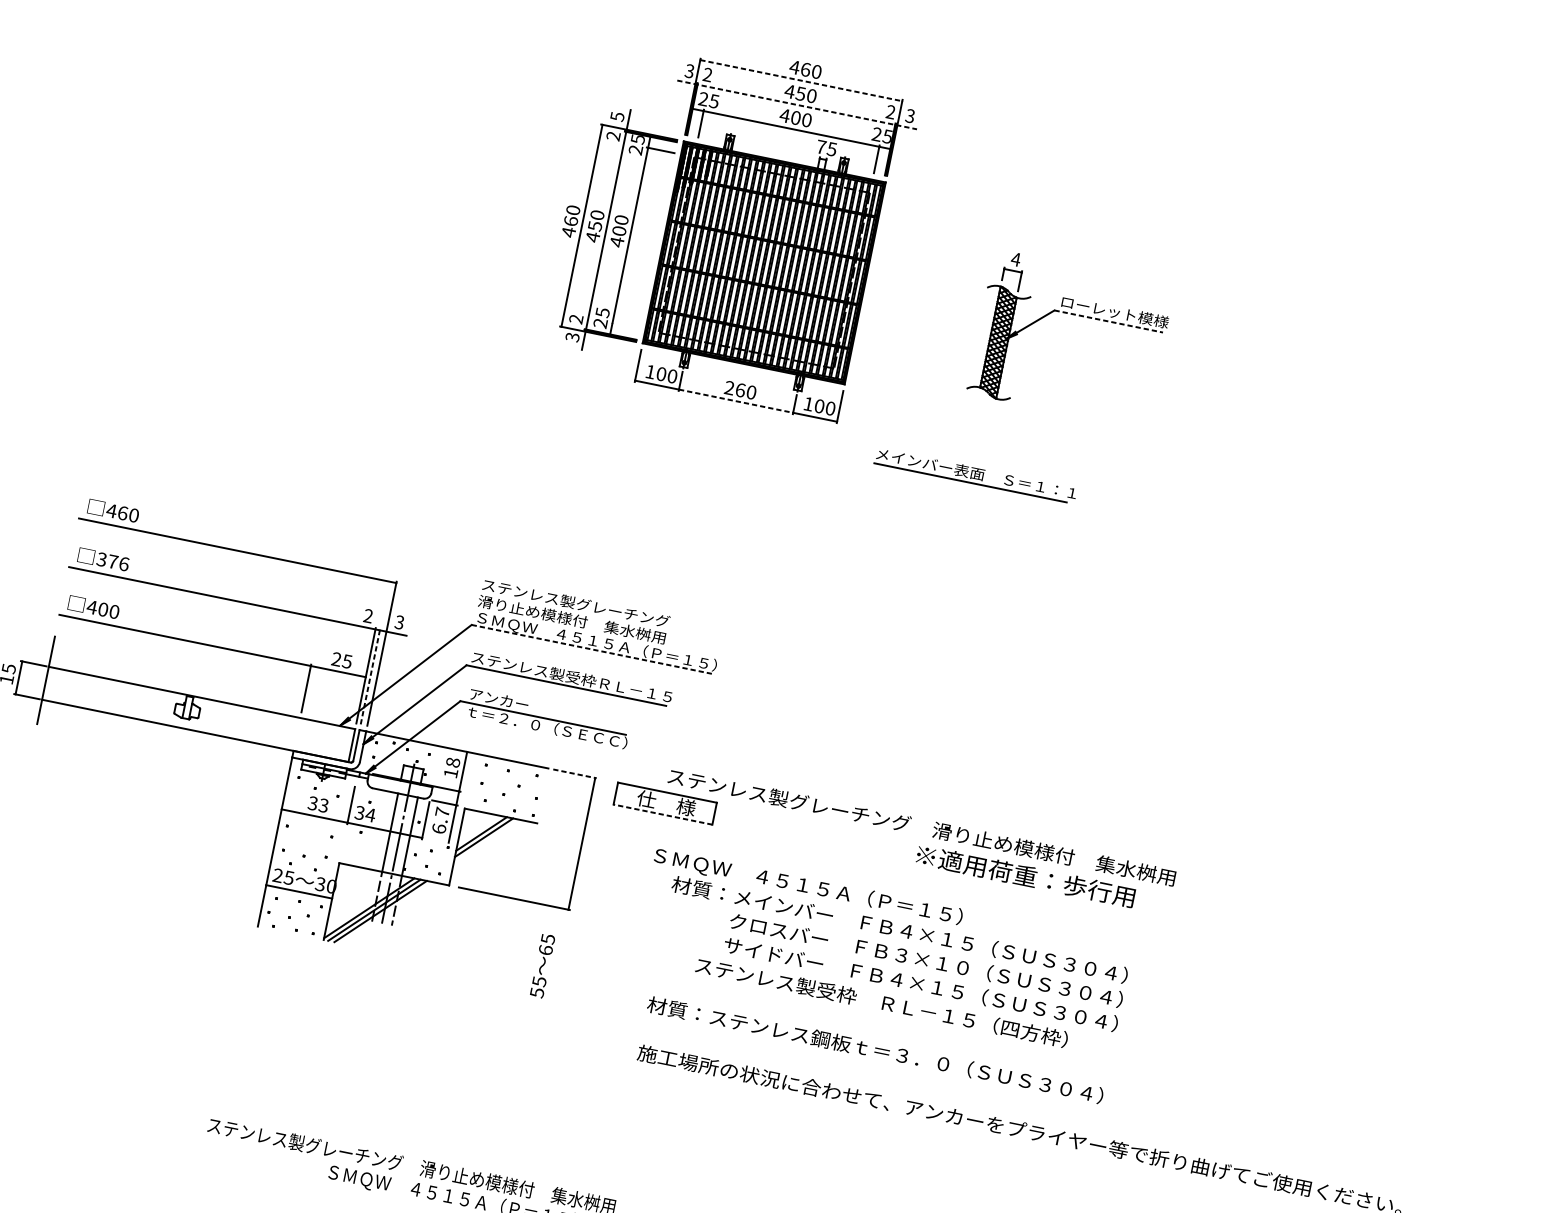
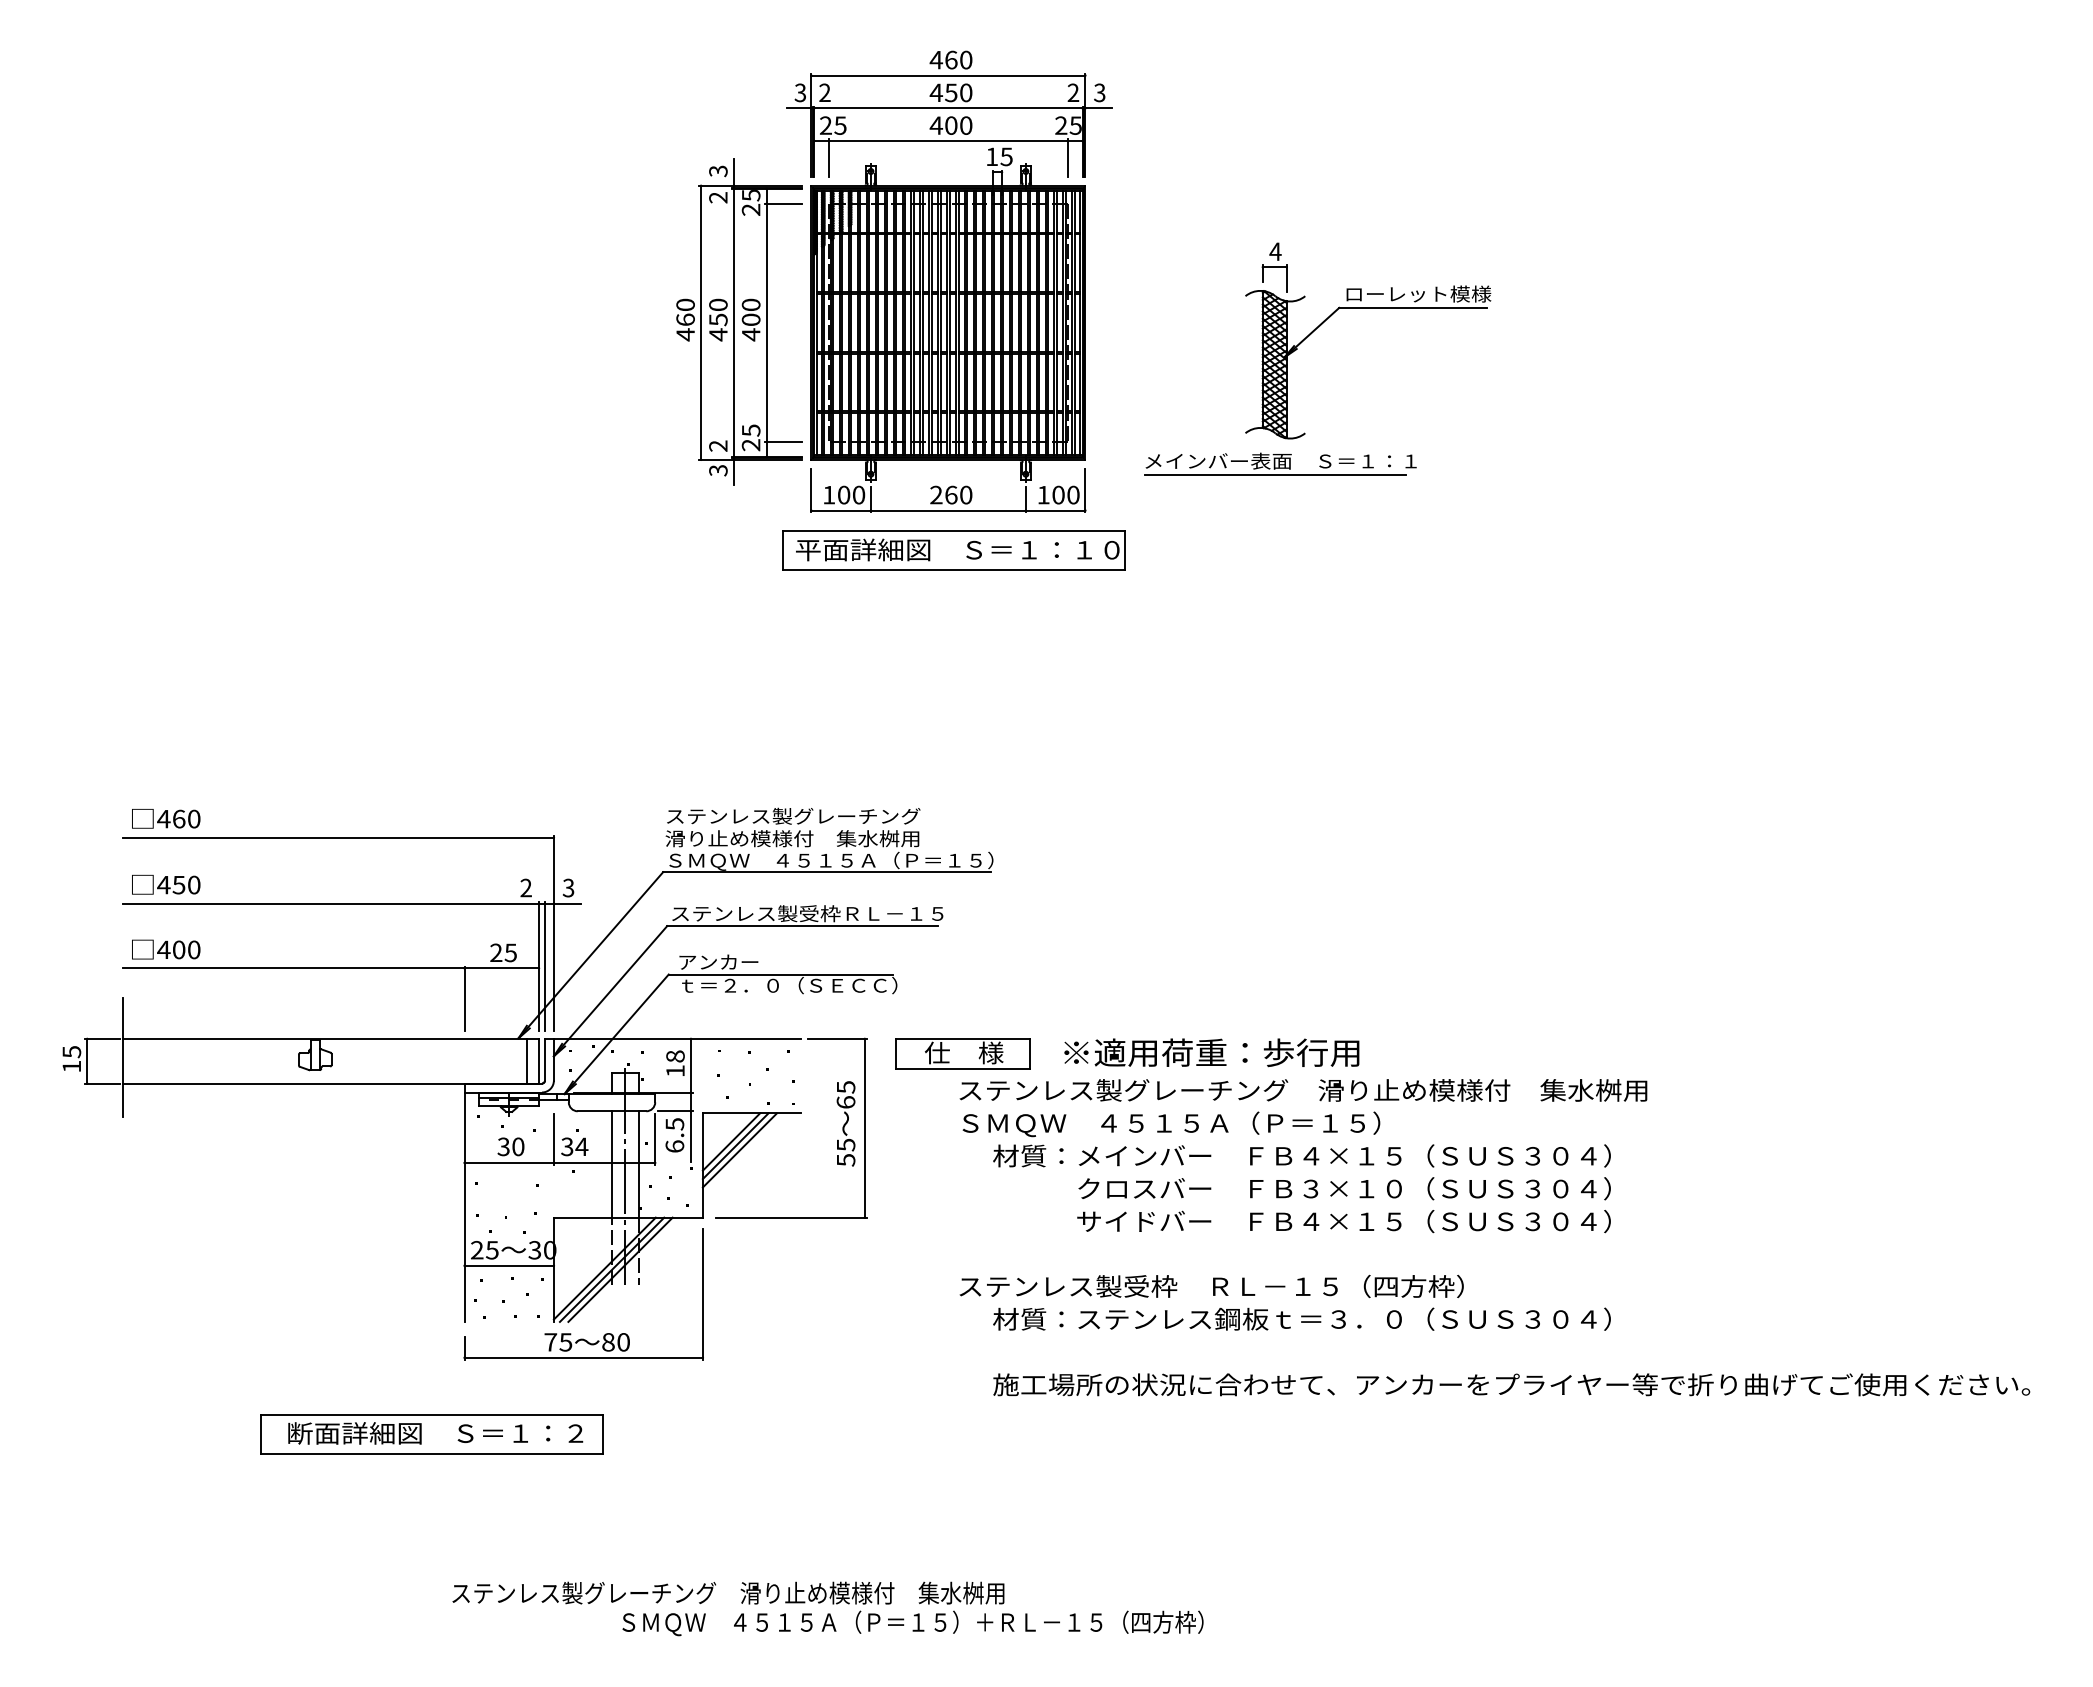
line: (801, 80) -> (948, 75), dashed -> solid
line: (797, 105) -> (949, 108), dashed -> solid
text: (617, 116) -> (718, 170), 5 -> 3
text: (821, 146) -> (992, 156), 75 -> 15
line: (1108, 321) -> (1412, 307), dashed -> solid
line: (624, 326) -> (783, 442), added
line: (736, 401) -> (948, 510), dashed -> solid
part: (733, 431) -> (953, 550), added
part: (975, 475) -> (1280, 463), moved
text: (112, 561) -> (178, 884), 376 -> 450
line: (592, 649) -> (827, 872), dashed -> solid
line: (370, 676) -> (544, 966), dashed -> solid
line: (343, 743) -> (527, 1060), added
line: (575, 773) -> (837, 1038), dashed -> solid
text: (323, 805) -> (518, 1146), 33 -> 30
text: (442, 812) -> (674, 1124), 6.7 -> 6.5
line: (662, 814) -> (962, 1068), dashed -> solid
text: (921, 827) -> (1303, 1090), moved
line: (486, 841) -> (739, 1150), added
text: (1025, 876) -> (1211, 1052), moved
part: (334, 951) -> (571, 1333), added
text: (542, 965) -> (845, 1123), moved
text: (881, 1002) -> (1211, 1286), moved
part: (216, 1004) -> (431, 1434), added

